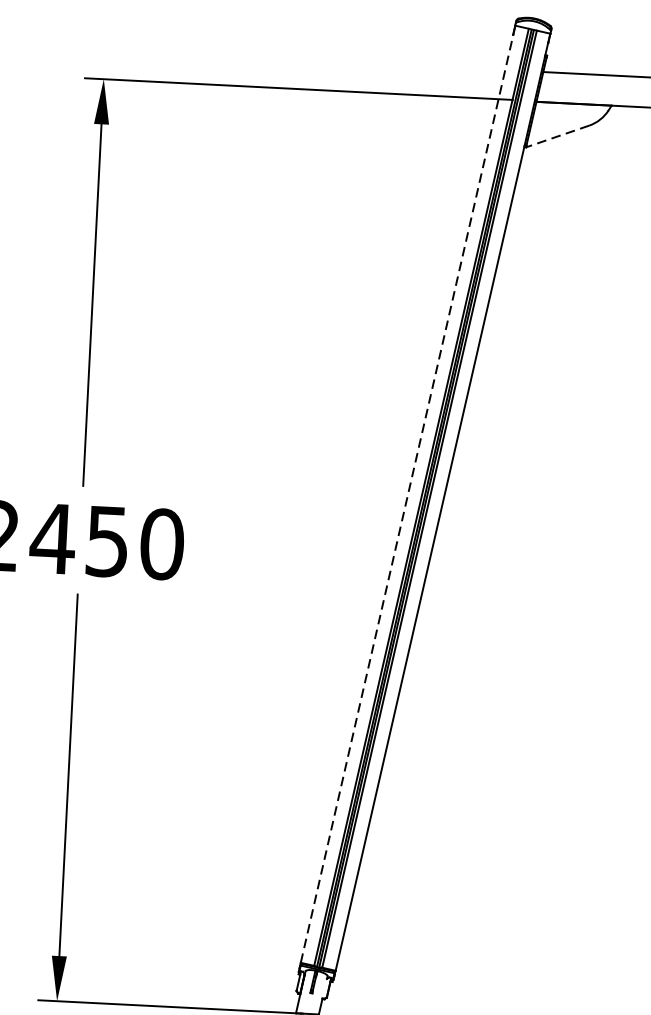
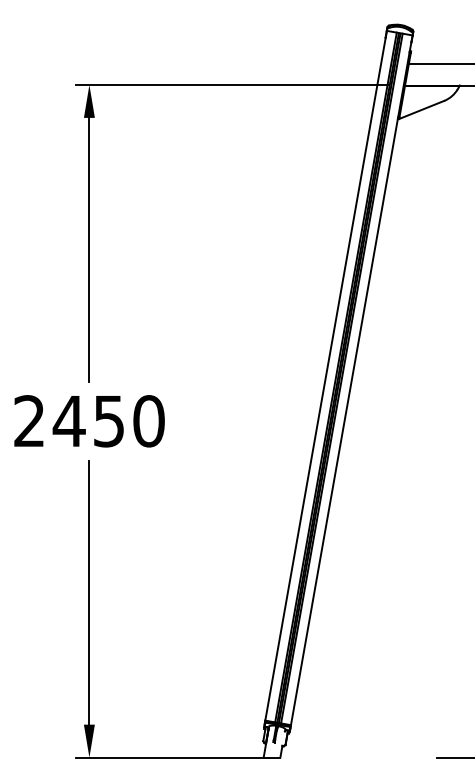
line: (557, 137) -> (421, 110), dashed -> solid
line: (408, 493) -> (326, 375), dashed -> solid

